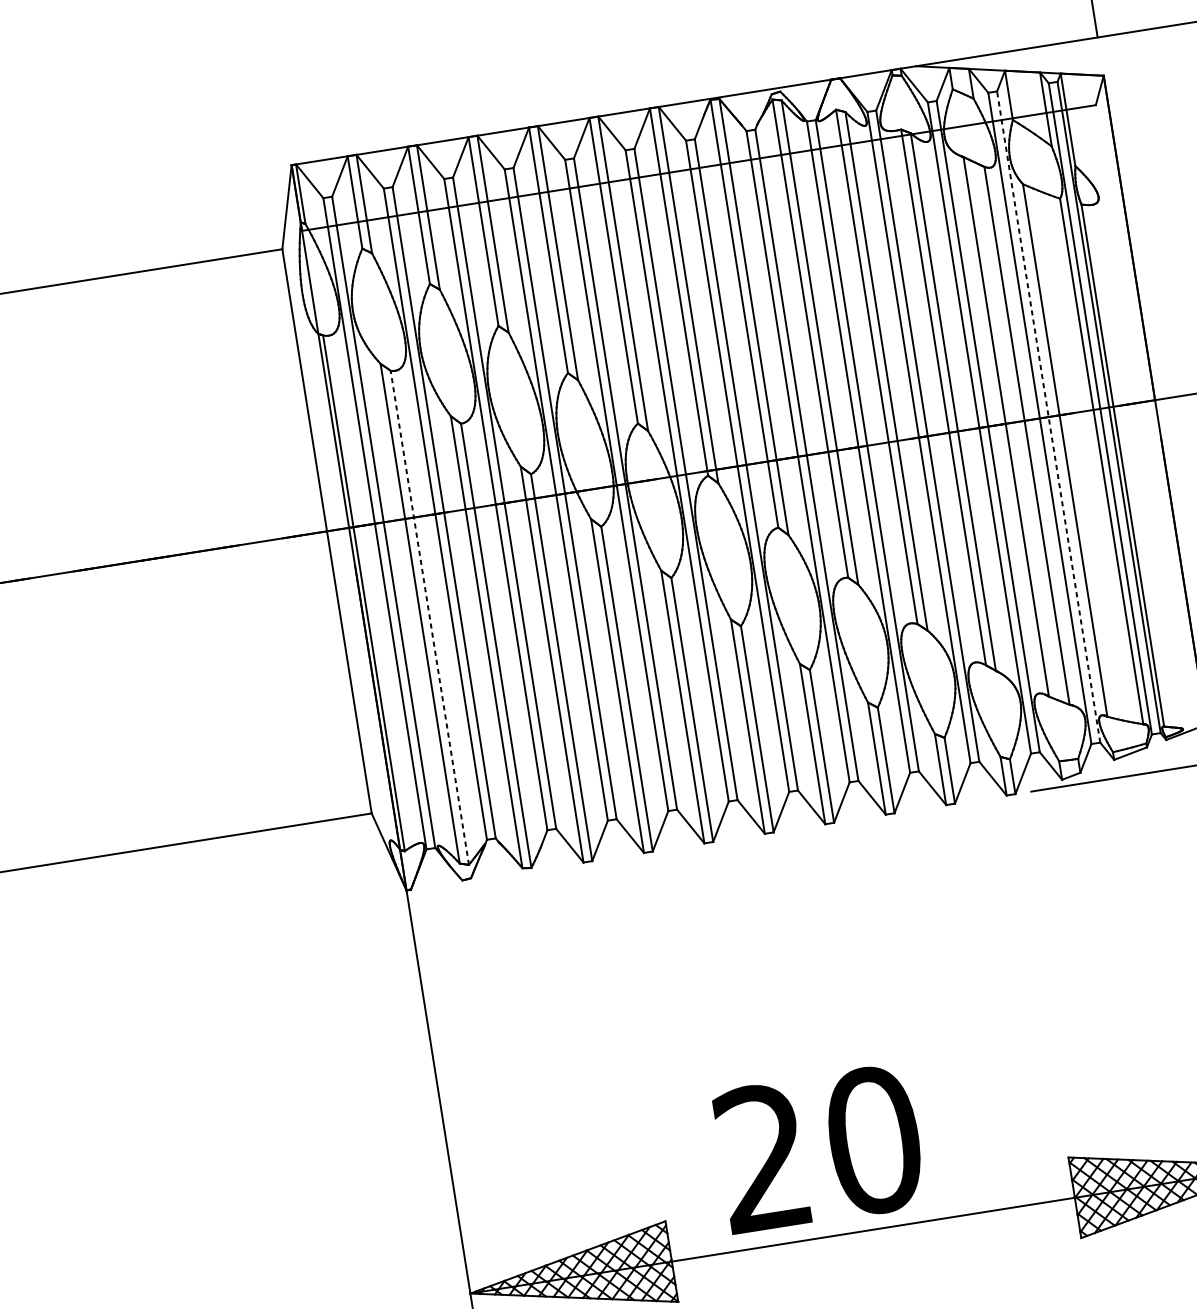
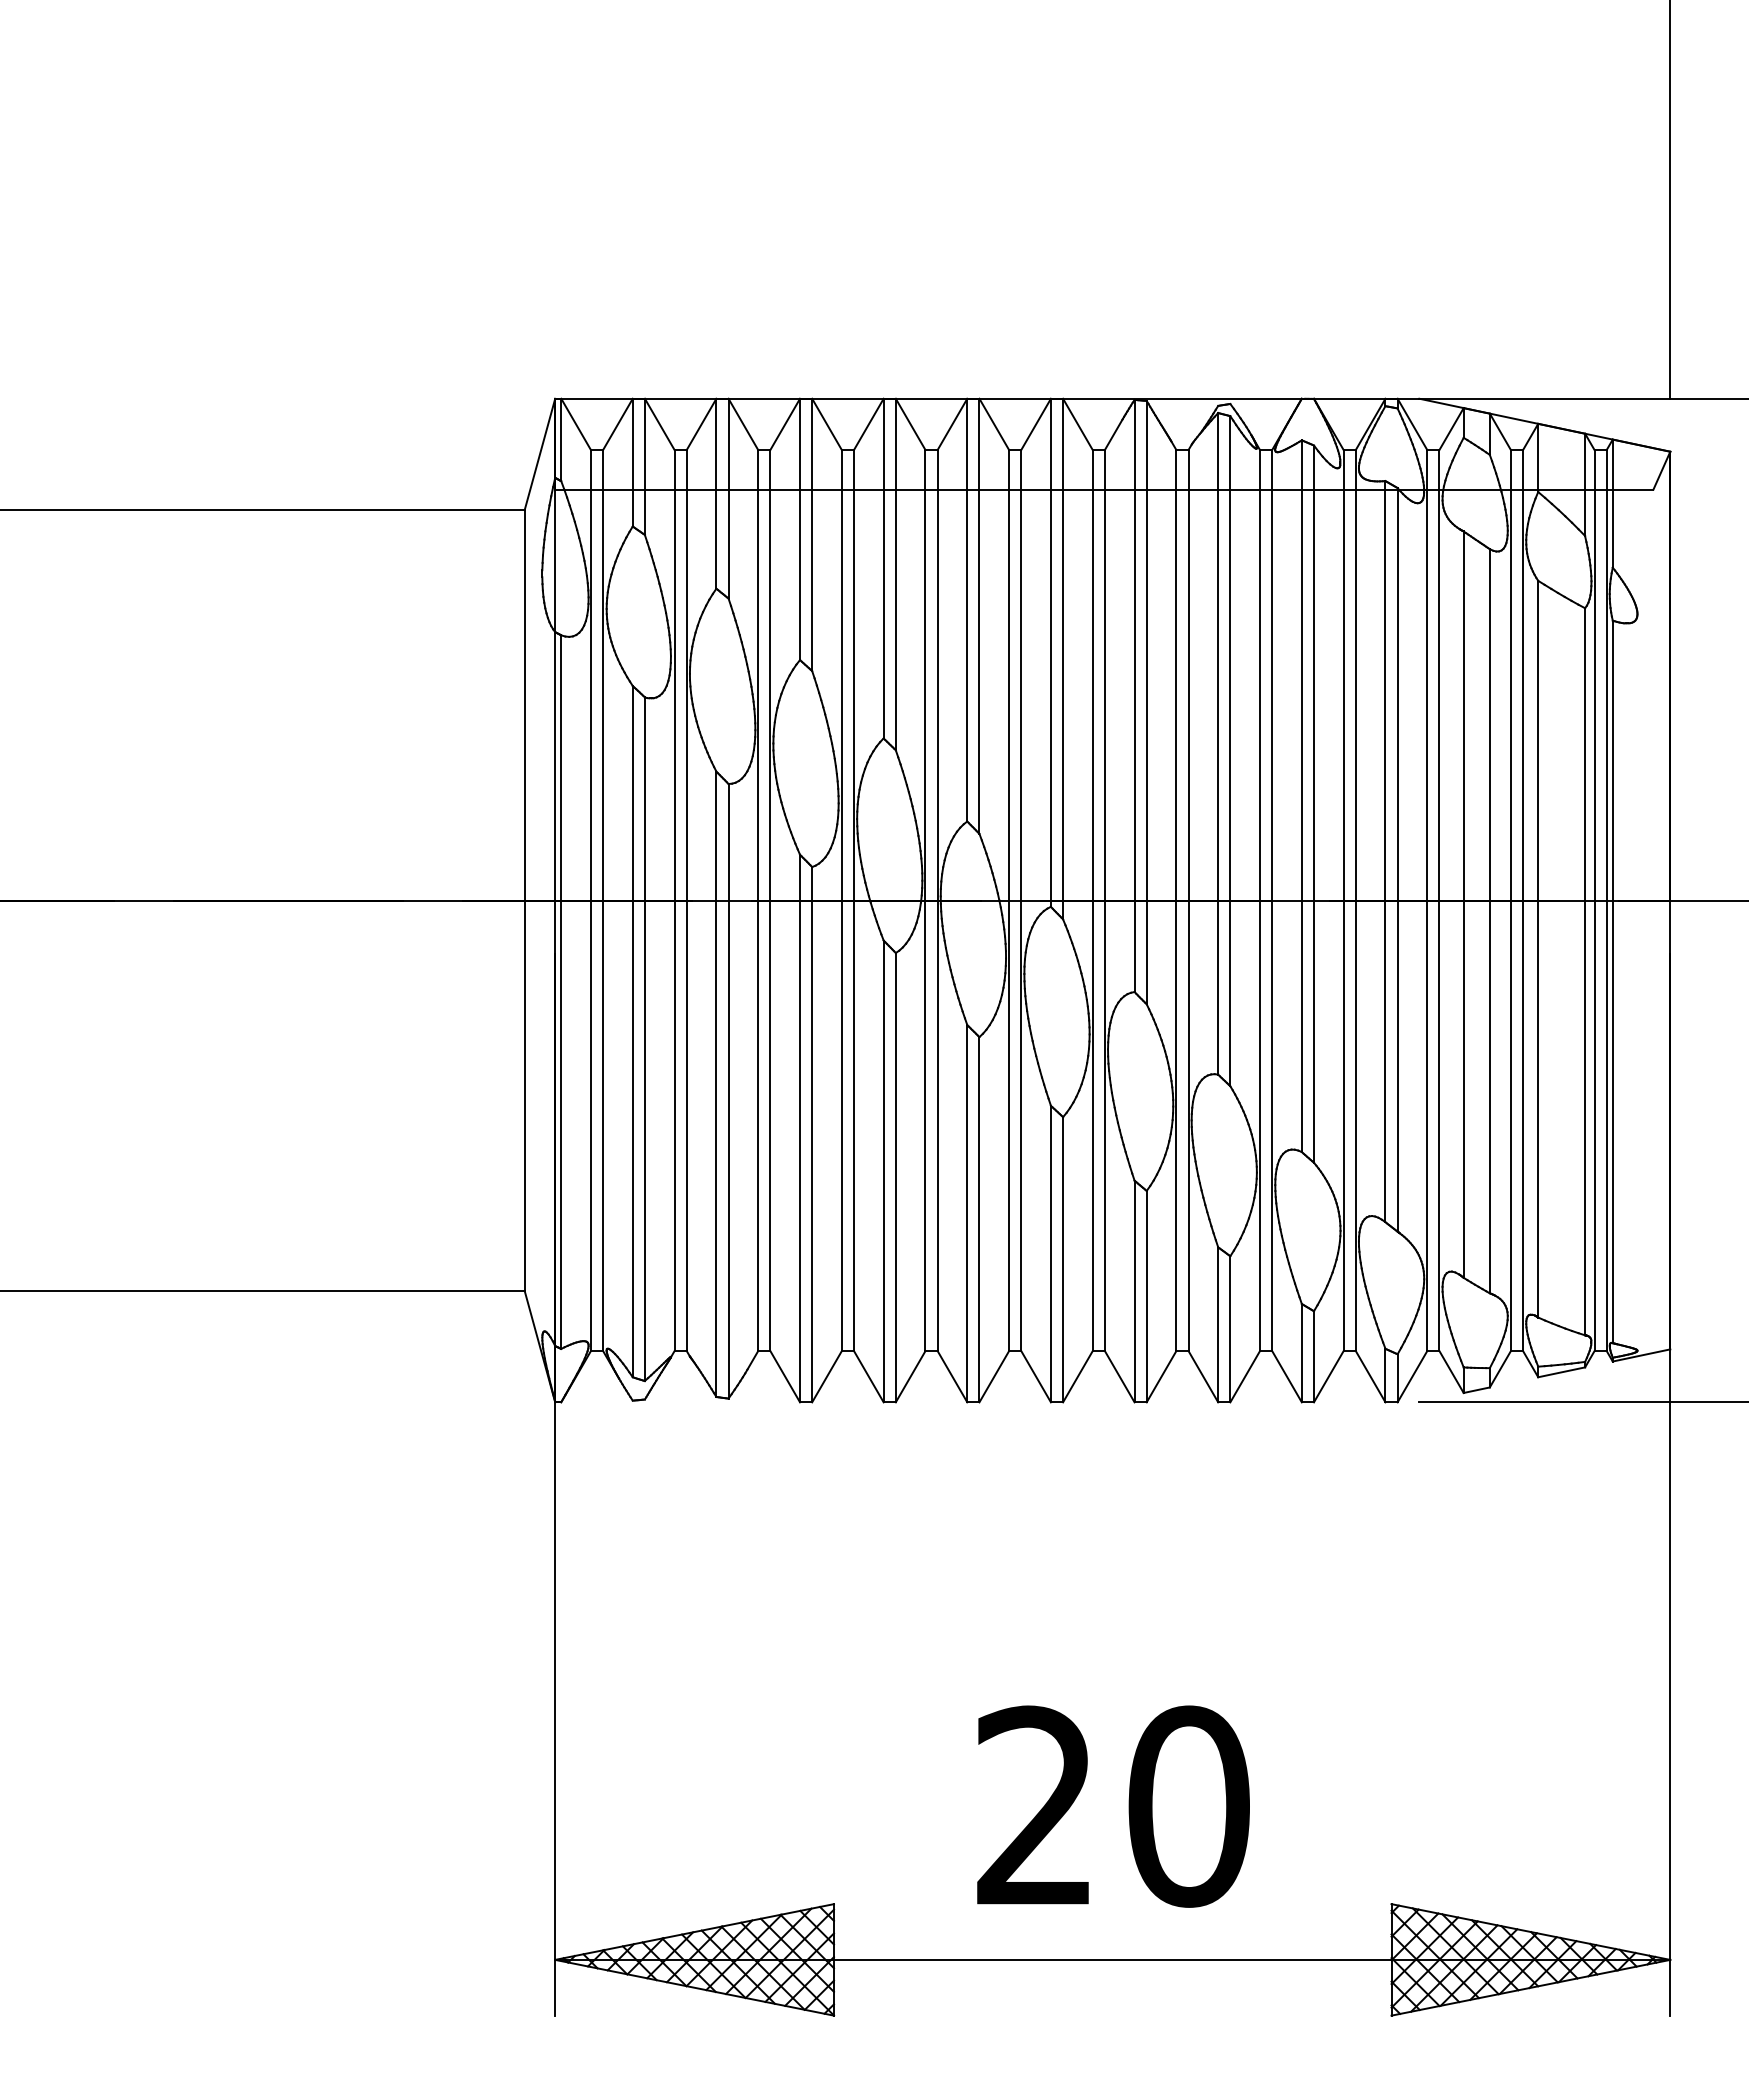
line: (1048, 416) -> (1523, 900), dashed -> solid
line: (429, 618) -> (644, 1039), dashed -> solid
text: (819, 1149) -> (1113, 1806), moved

